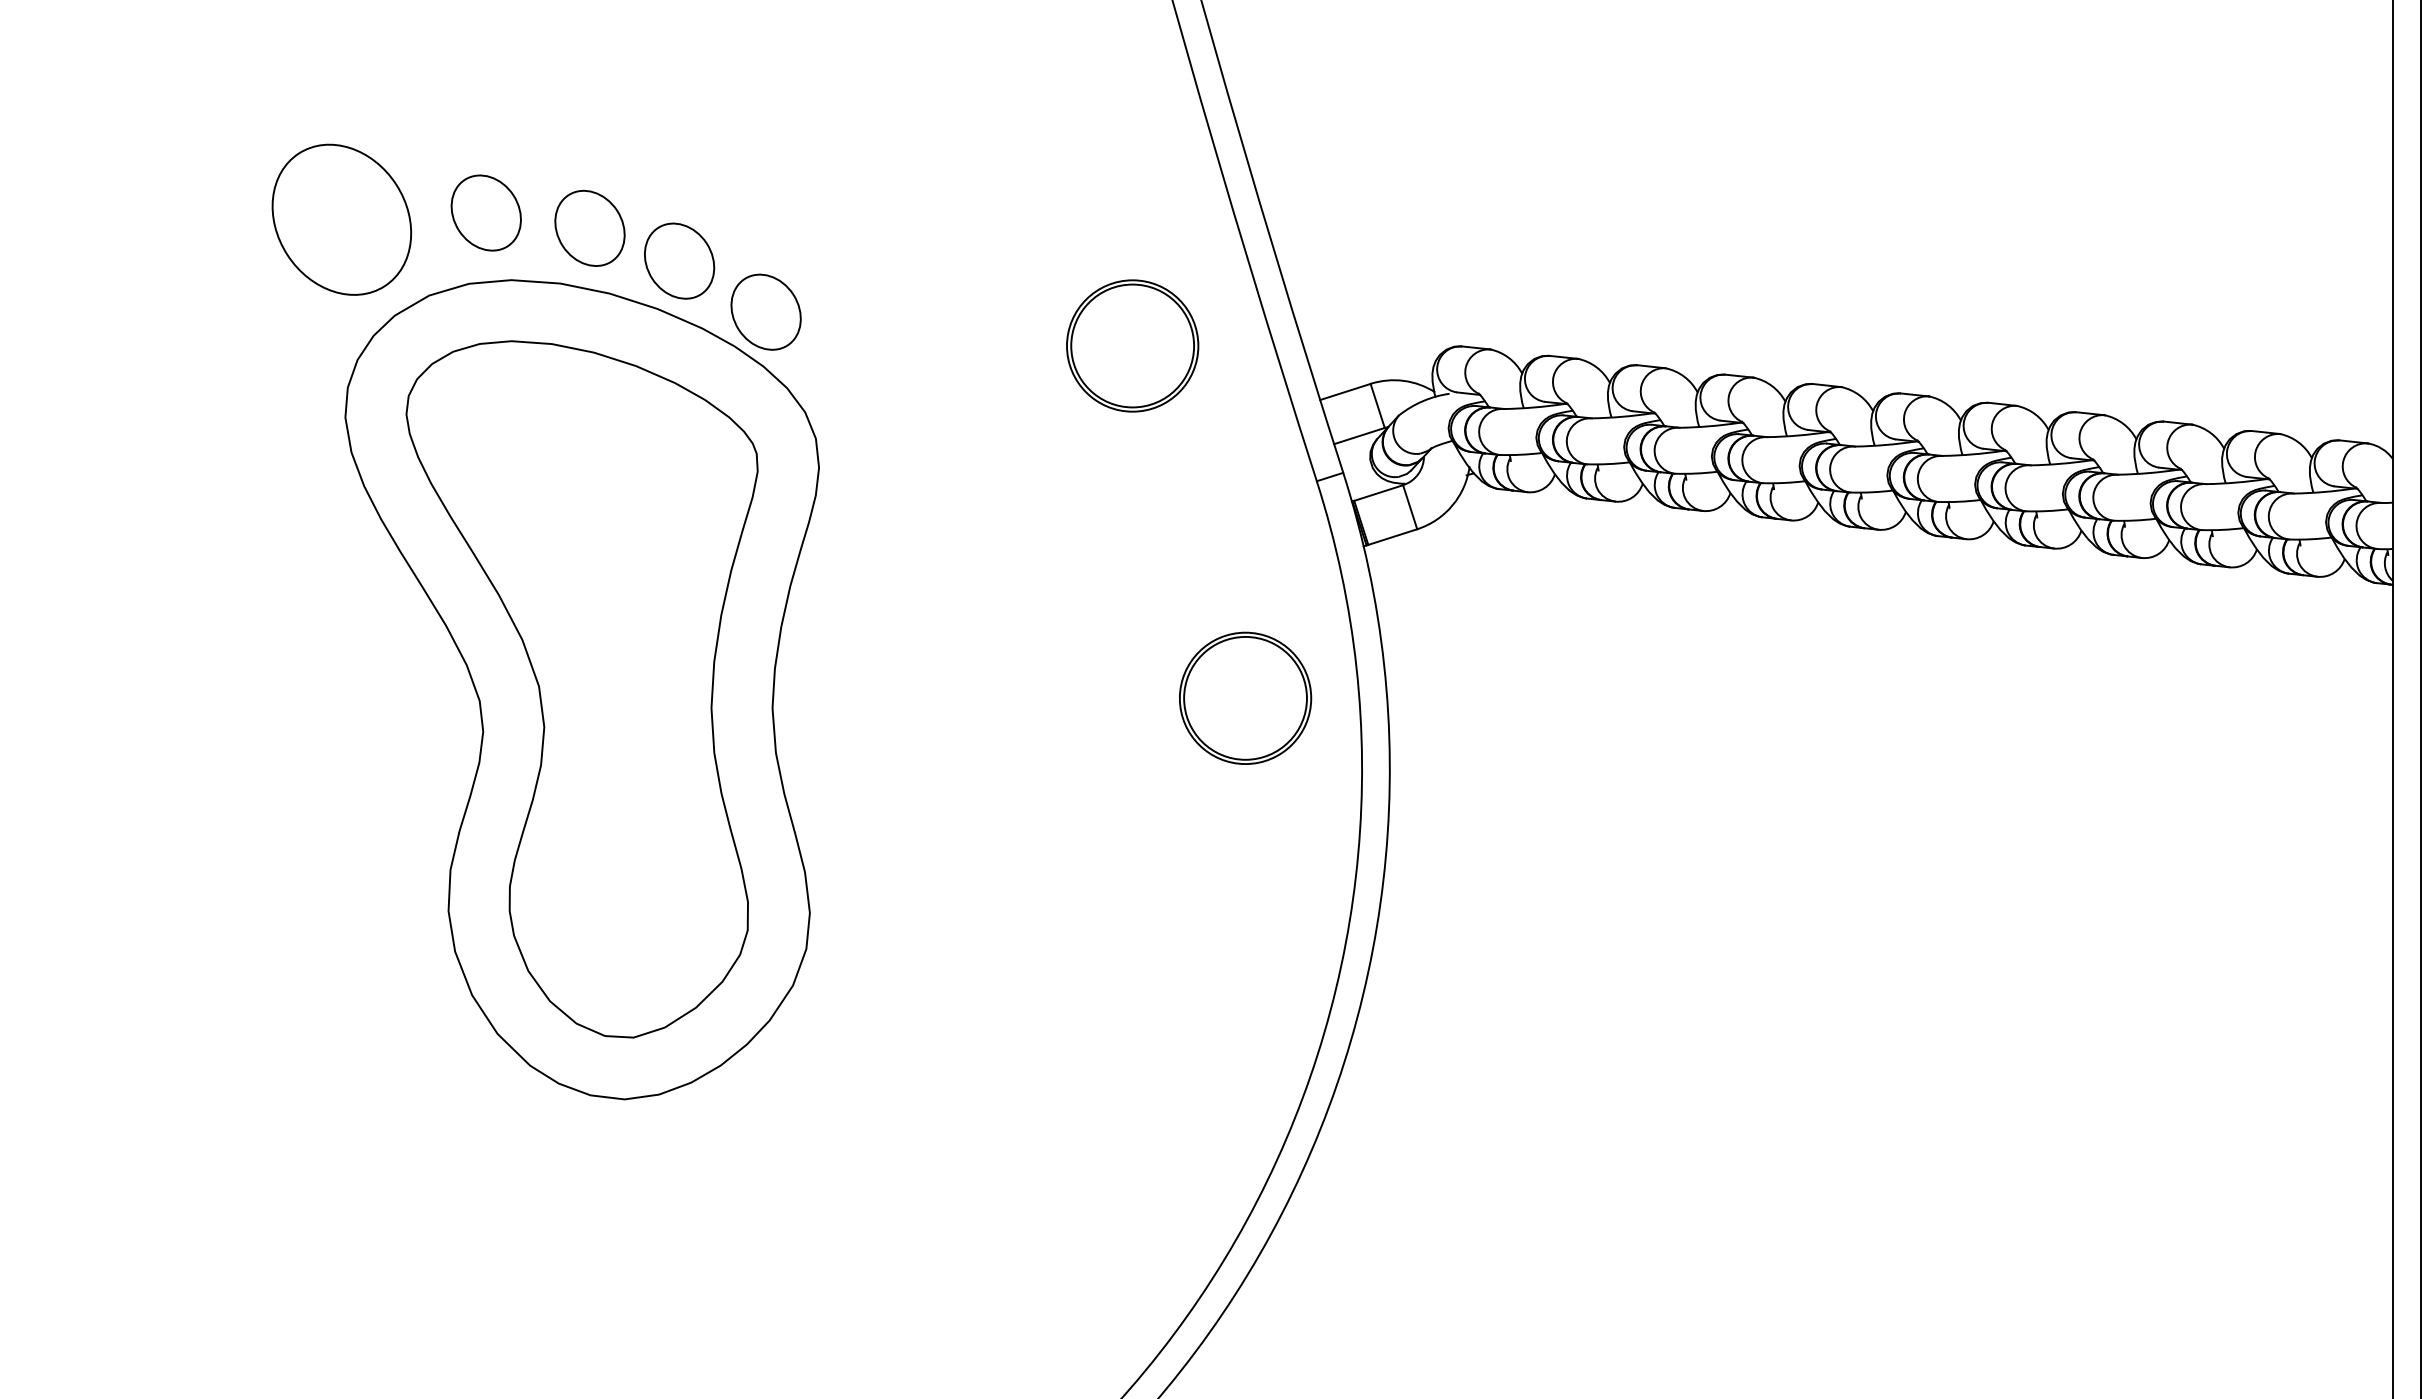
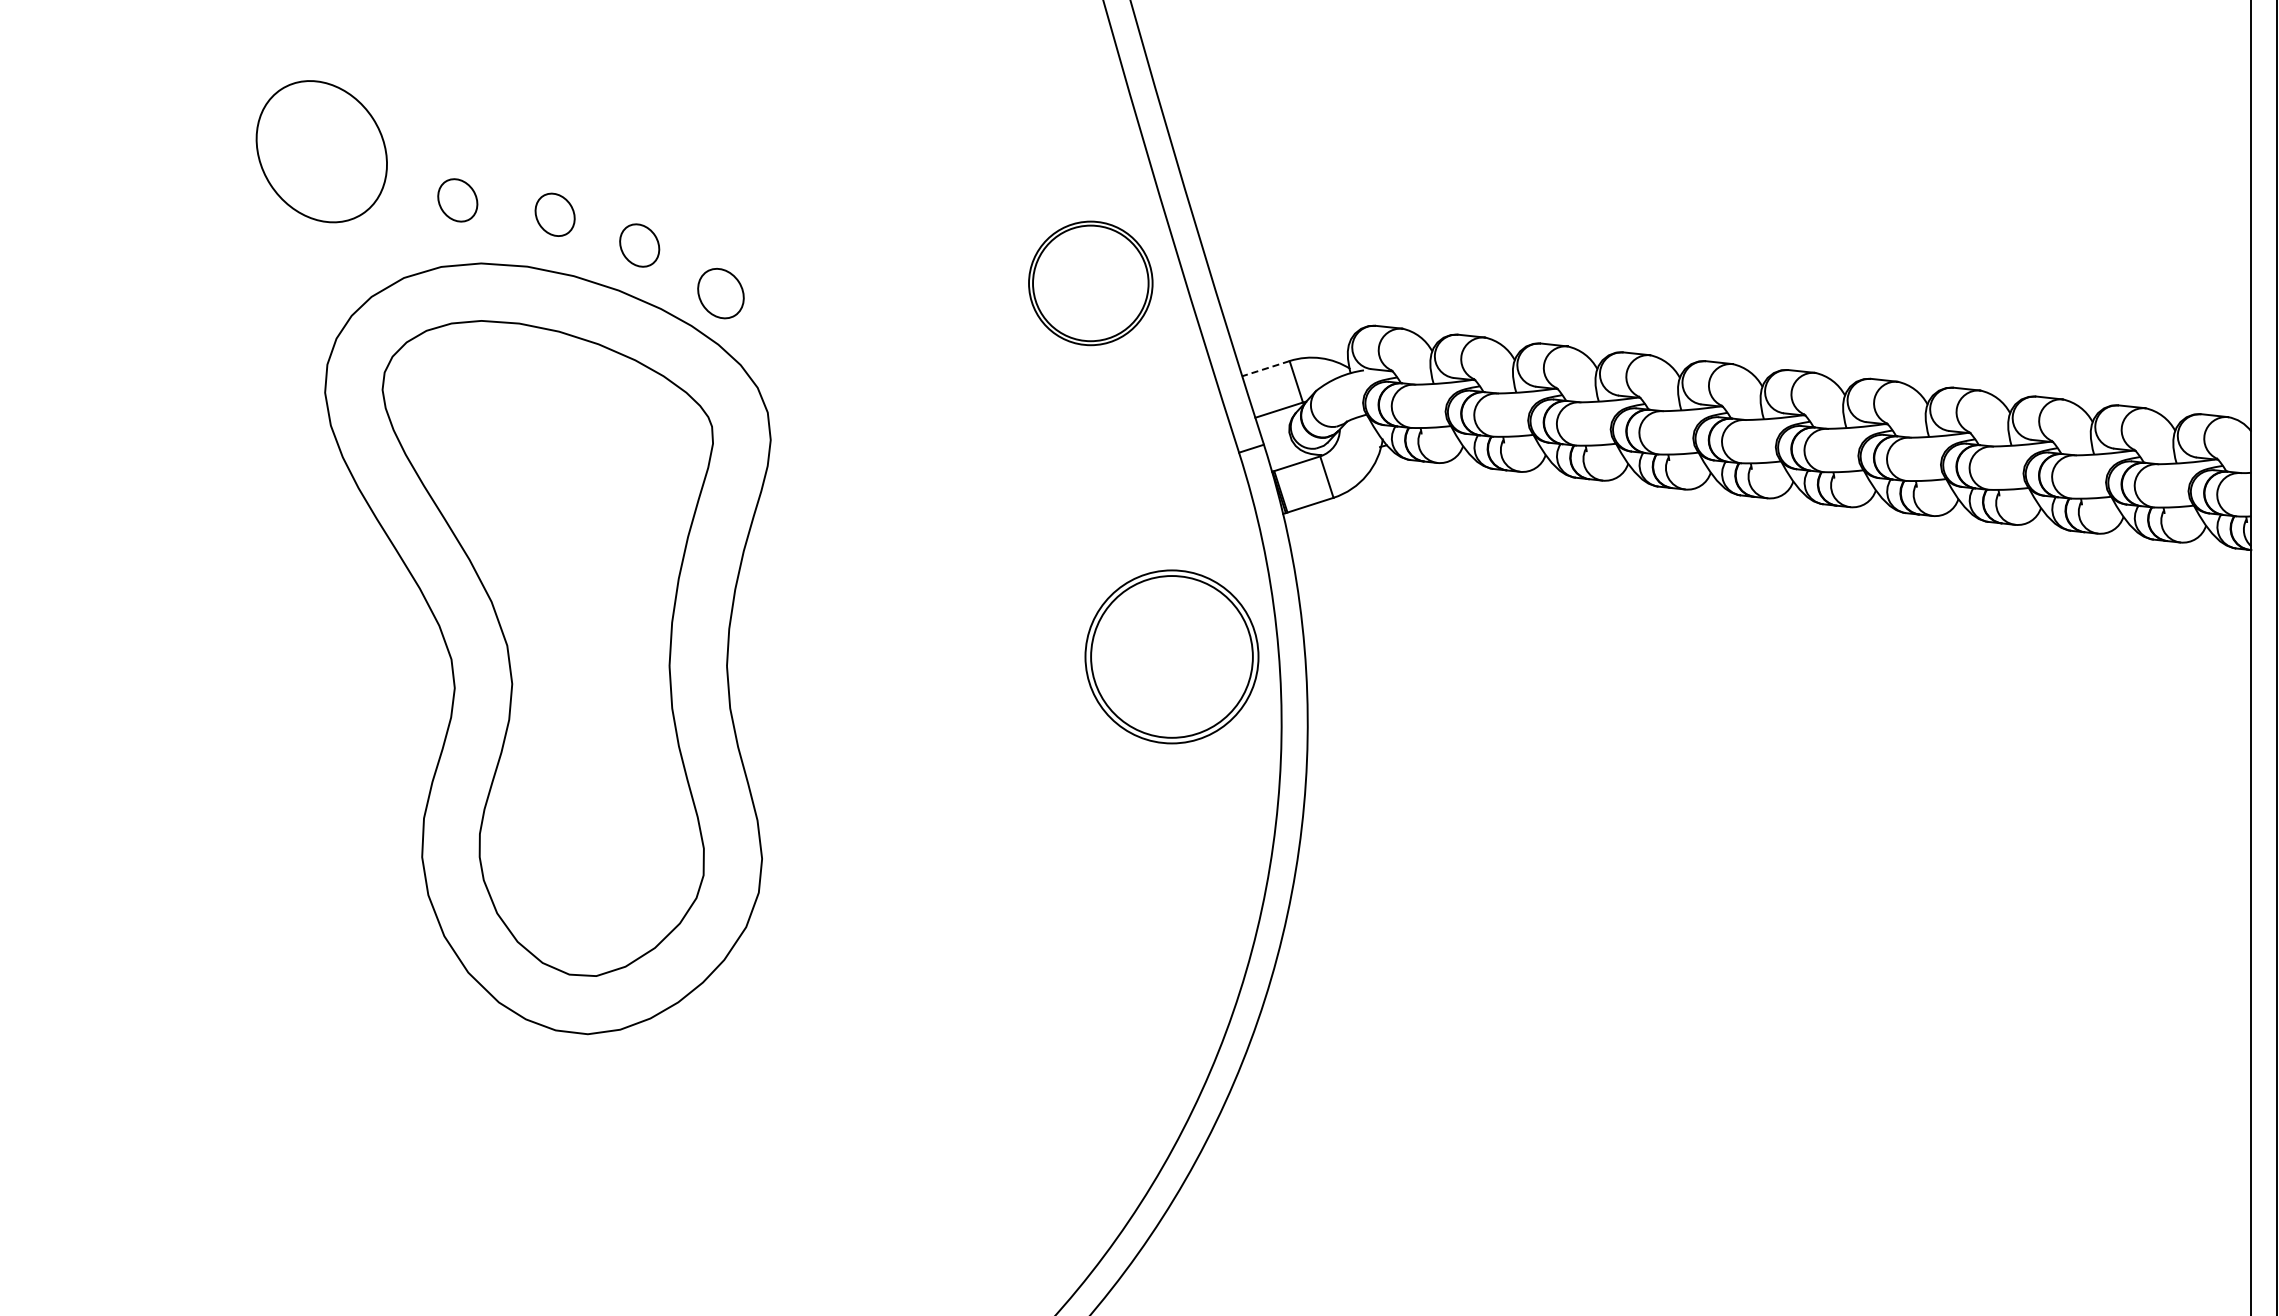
part: (486, 213) -> (457, 200), size x0.6
part: (341, 219) -> (321, 151), moved
part: (589, 228) -> (554, 214), size x0.6
part: (679, 261) -> (639, 245), size x0.6
part: (765, 312) -> (720, 293), size x0.7
part: (1132, 346) -> (1090, 283), moved
line: (1344, 391) -> (1265, 368), solid -> dashed
part: (1245, 697) -> (1171, 656), size x1.4

